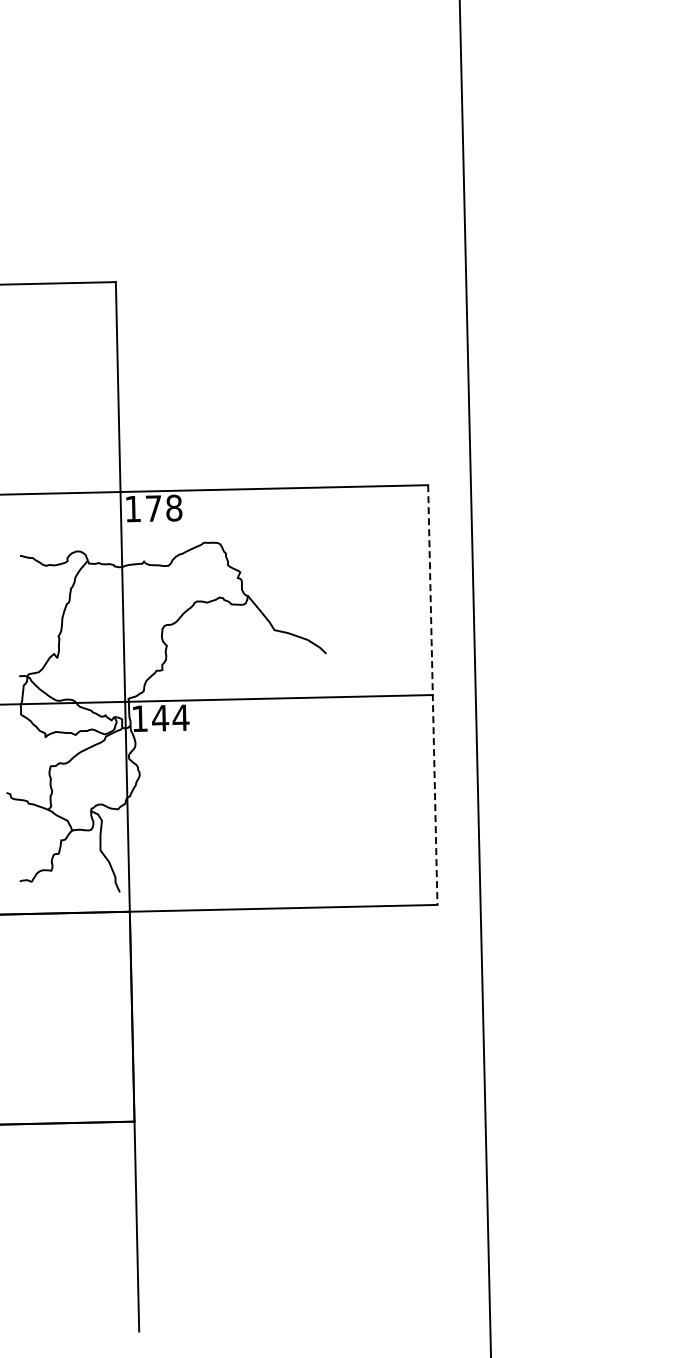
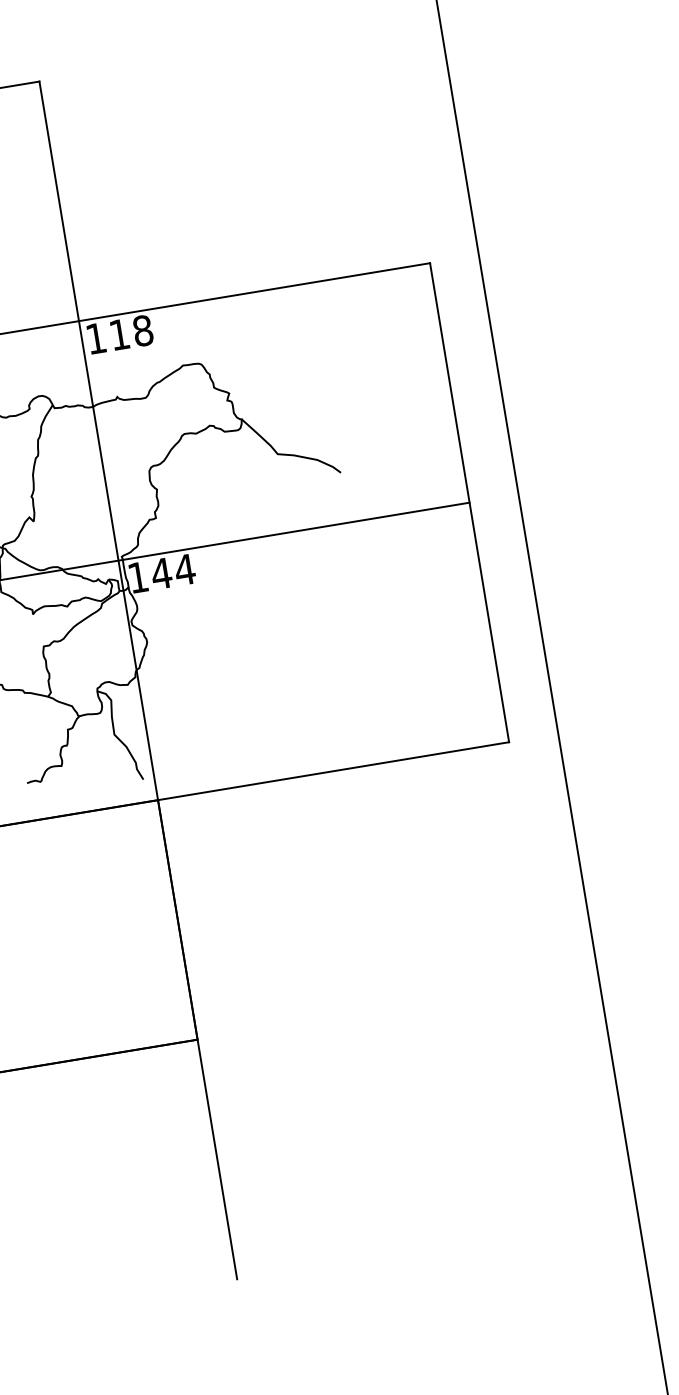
text: (153, 508) -> (119, 334), 178 -> 118
line: (432, 695) -> (469, 503), dashed -> solid

